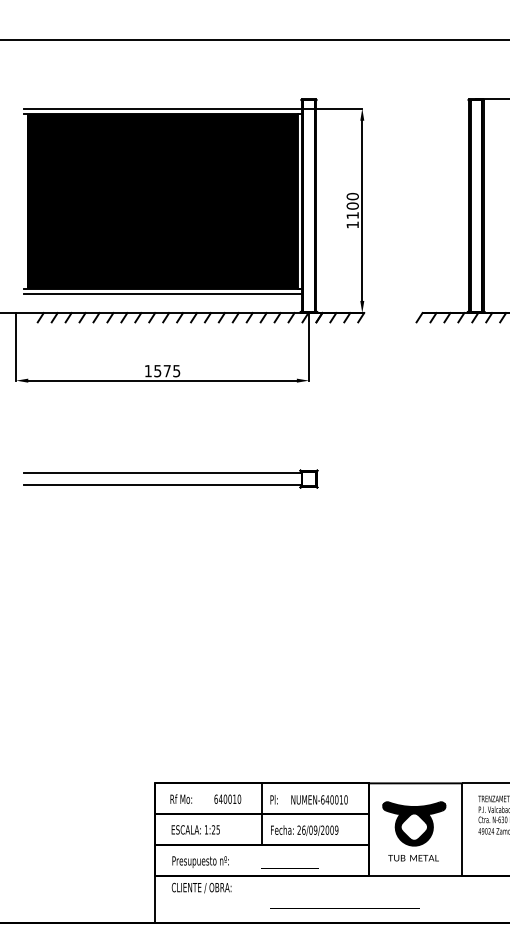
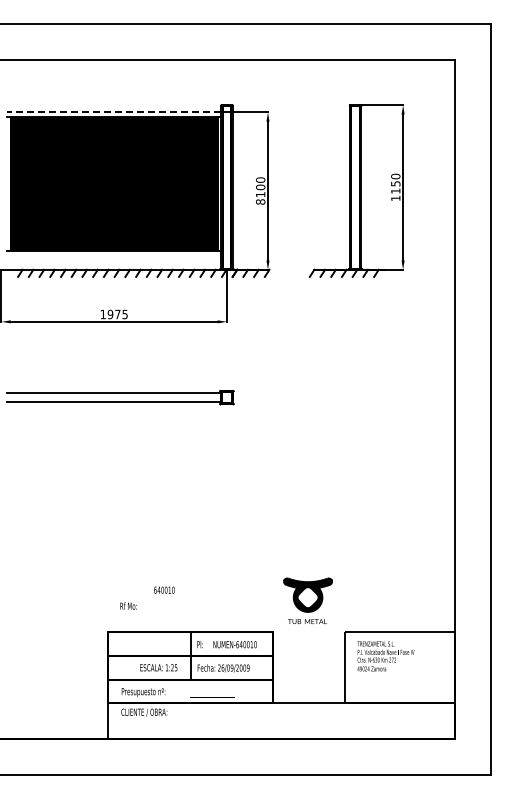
line: (162, 108) -> (114, 112), solid -> dashed
text: (352, 224) -> (260, 201), 1100 -> 8100
line: (162, 294) -> (114, 255), removed
text: (157, 369) -> (110, 313), 1575 -> 1975
line: (414, 782) -> (308, 631), removed
text: (181, 798) -> (128, 605), moved
text: (227, 798) -> (164, 589), moved
text: (195, 829) -> (158, 667), moved
part: (413, 830) -> (307, 600), moved

